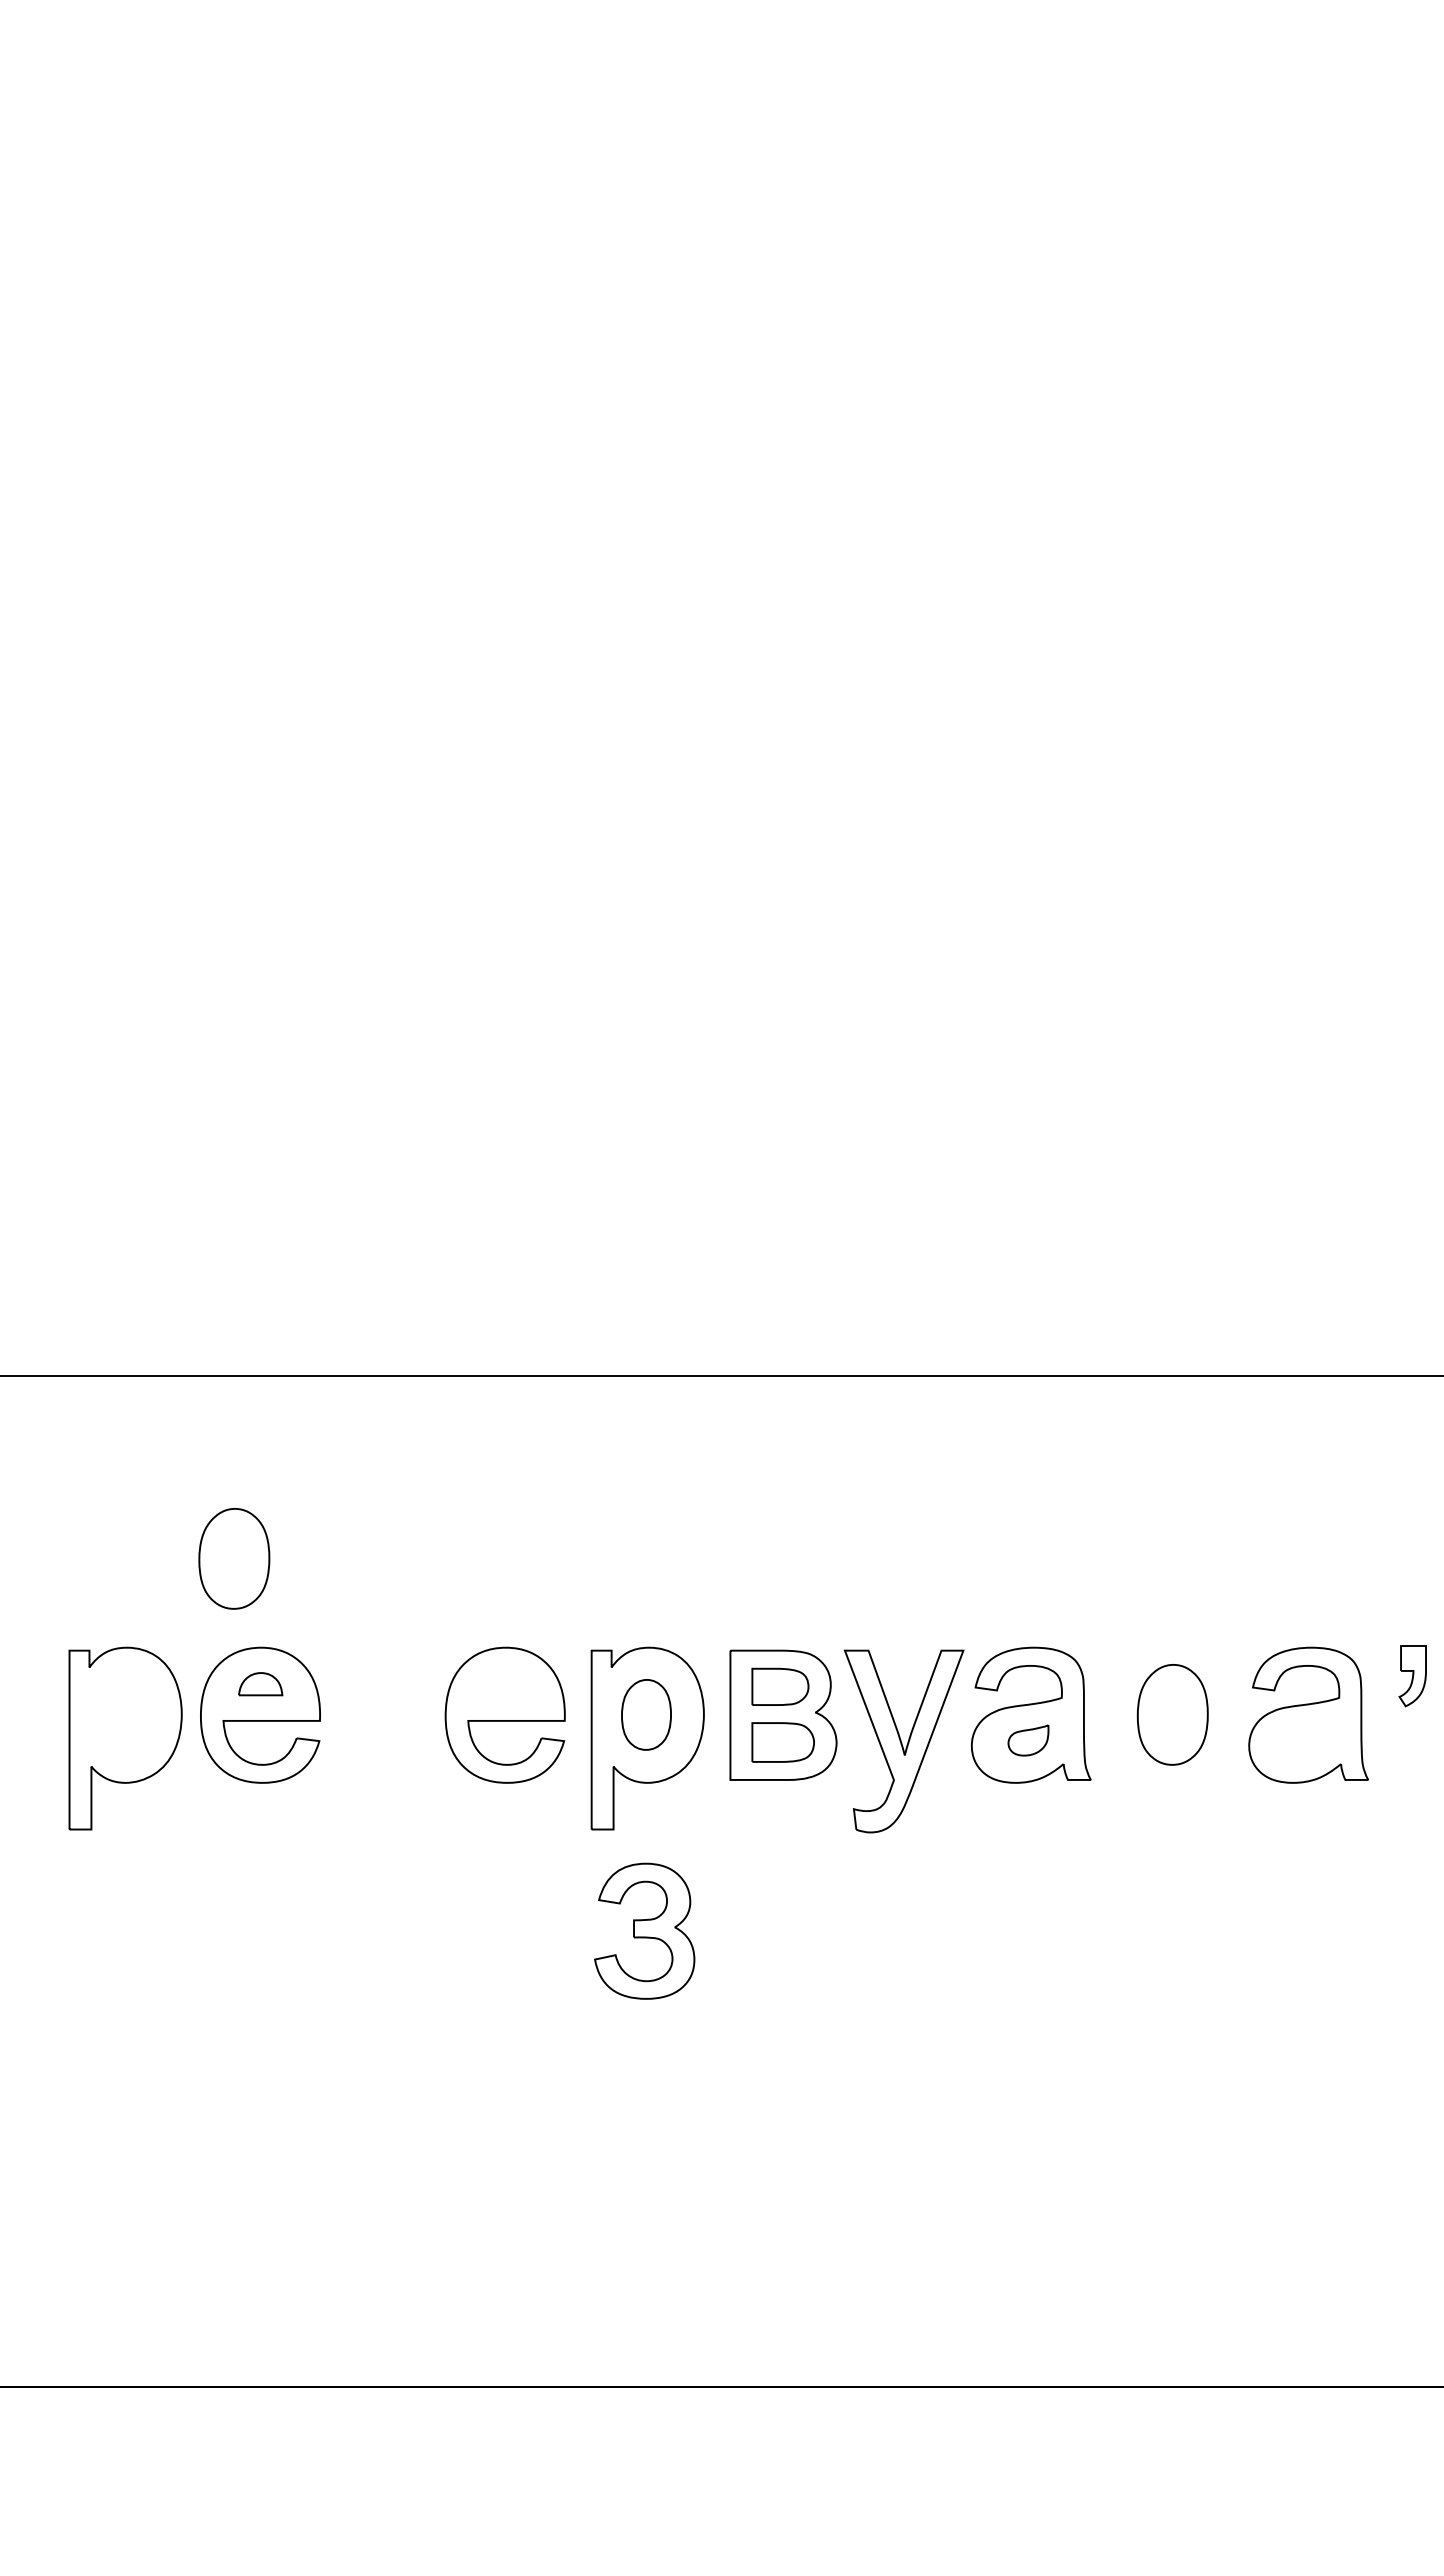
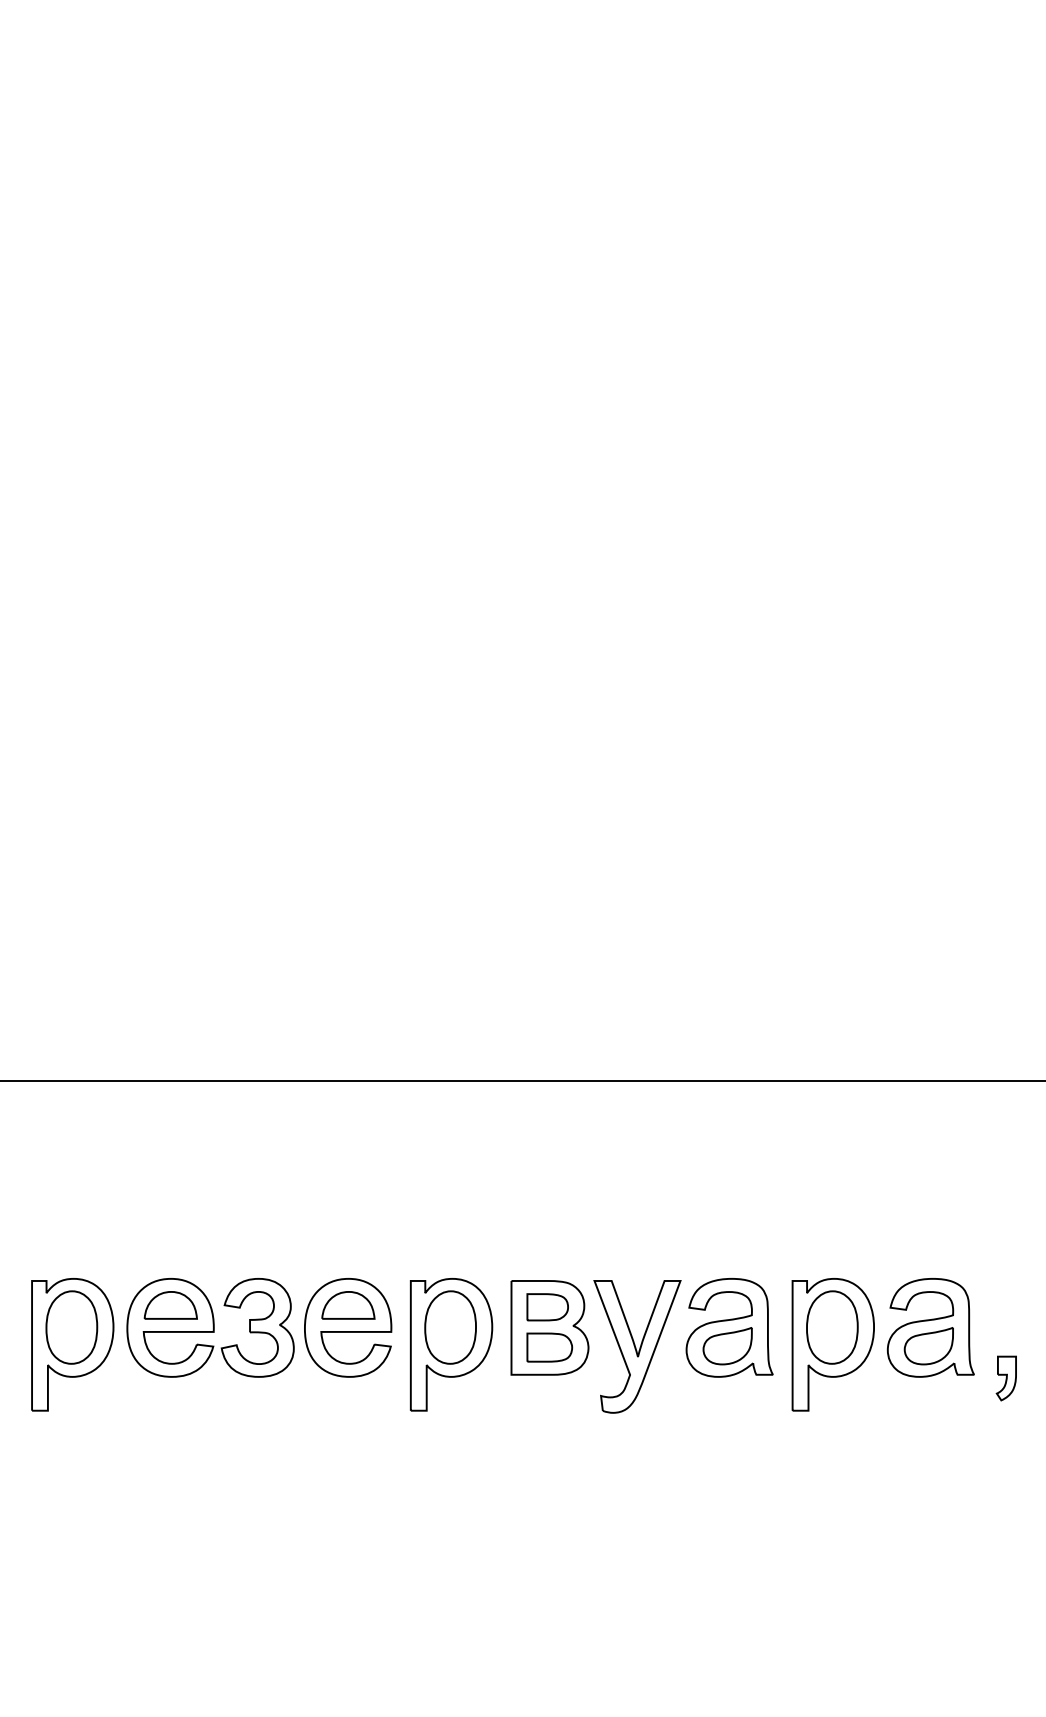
part: (234, 1558) -> (71, 1327), moved
part: (1412, 1676) -> (1006, 1378), moved
part: (260, 1683) -> (170, 1304), size x1.67
part: (505, 1683) -> (348, 1304), added
part: (646, 1714) -> (450, 1327), size x1.43
part: (1174, 1738) -> (833, 1344), added
part: (1028, 1740) -> (727, 1346), size x1.67
part: (1305, 1740) -> (928, 1346), added
part: (644, 1930) -> (257, 1327), moved

